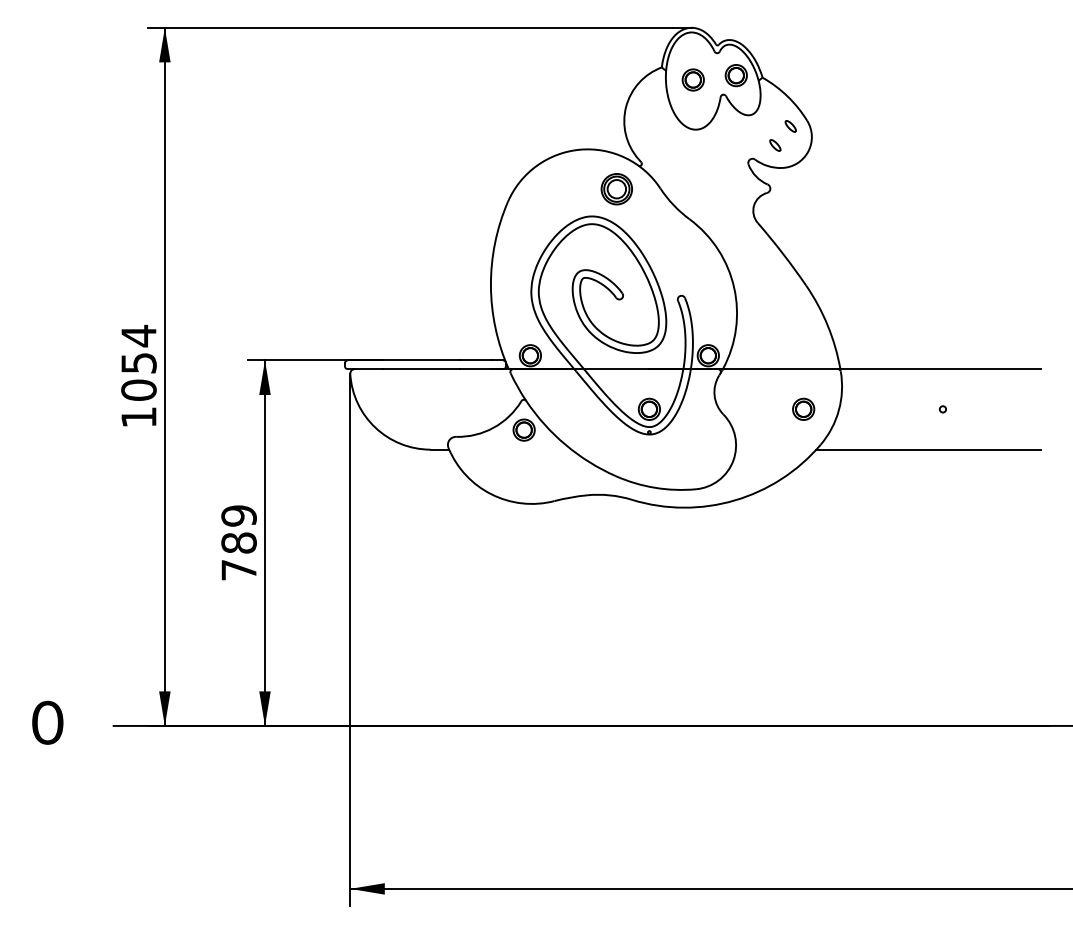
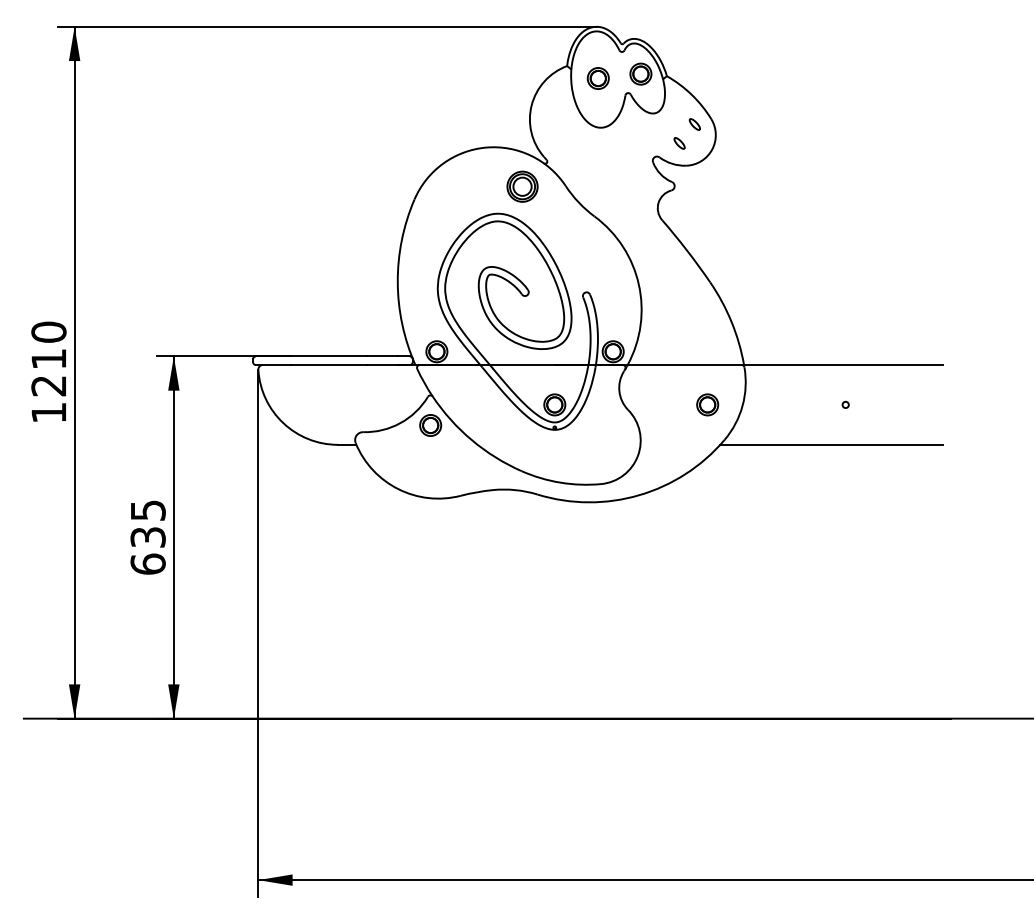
text: (138, 362) -> (48, 358), 1054 -> 1210
text: (238, 542) -> (147, 536), 789 -> 635

